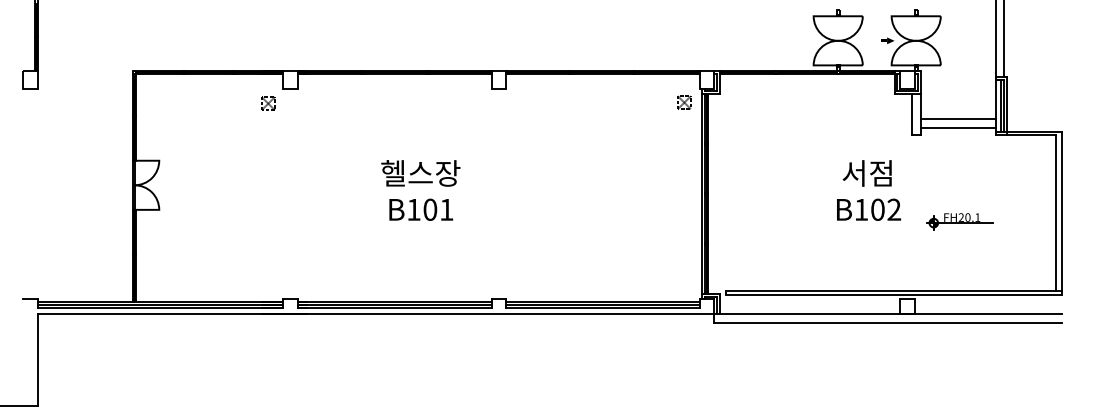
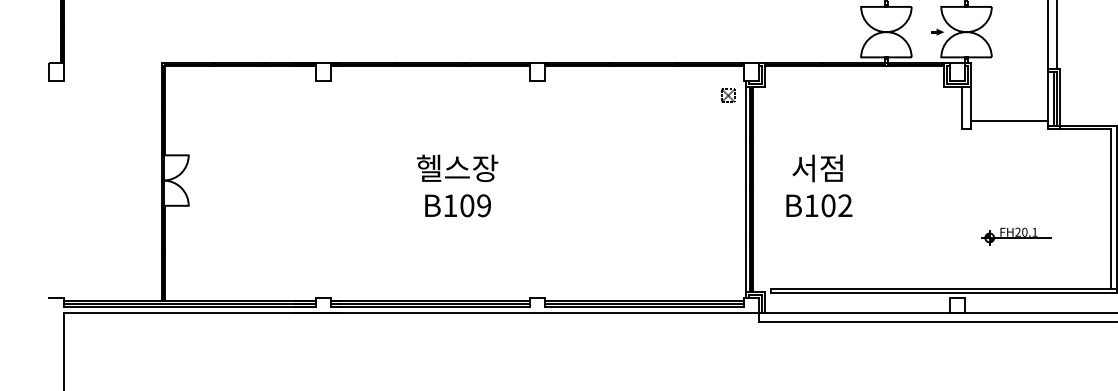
part: (268, 103) -> (301, 96), removed
line: (957, 118) -> (1008, 111), removed
text: (869, 190) -> (819, 185), moved
text: (446, 209) -> (483, 205), B101 -> B109
part: (959, 221) -> (1016, 236), moved

